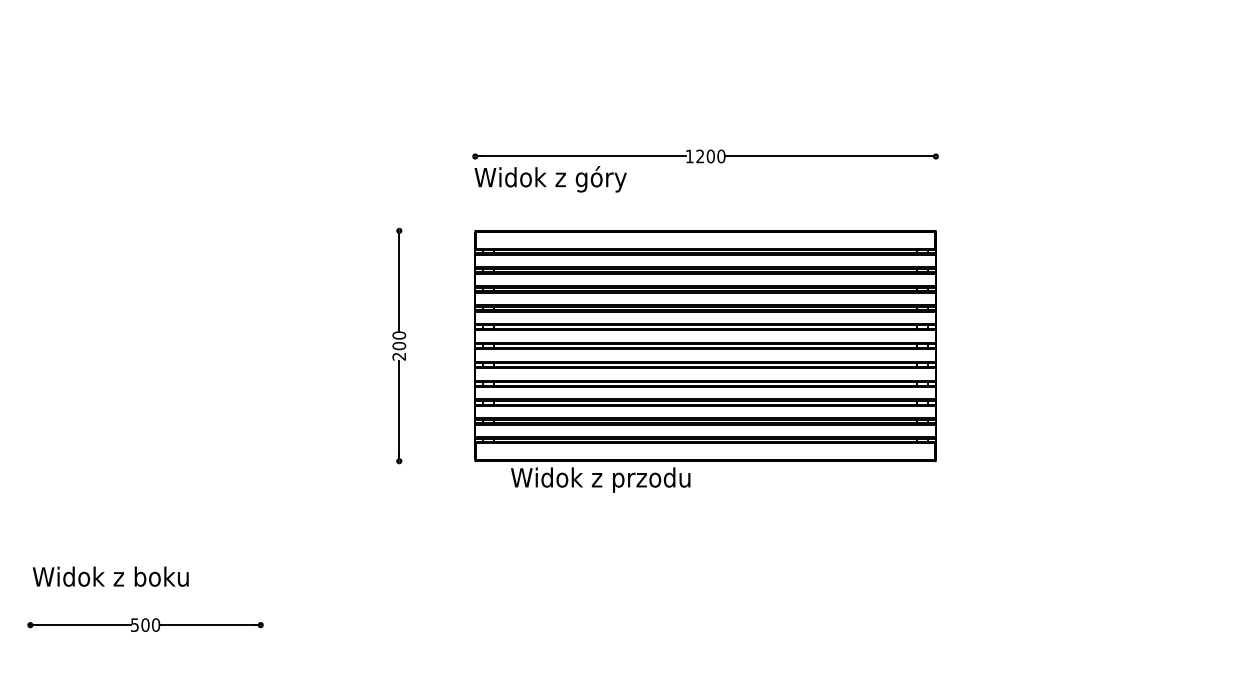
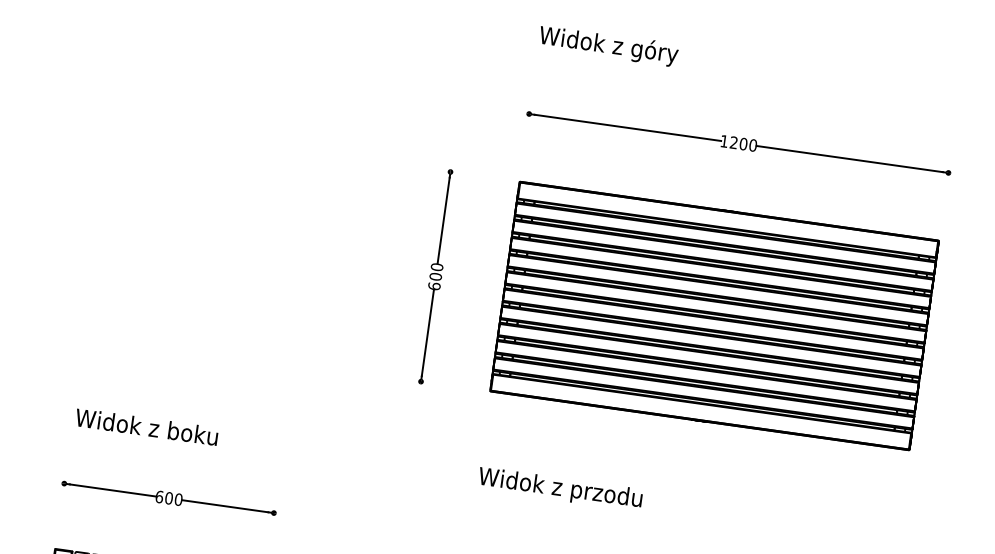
text: (550, 179) -> (608, 46), moved
text: (399, 356) -> (434, 286), 200 -> 600
text: (600, 479) -> (560, 488), moved
text: (110, 576) -> (146, 426), moved
text: (135, 624) -> (160, 496), 500 -> 600

